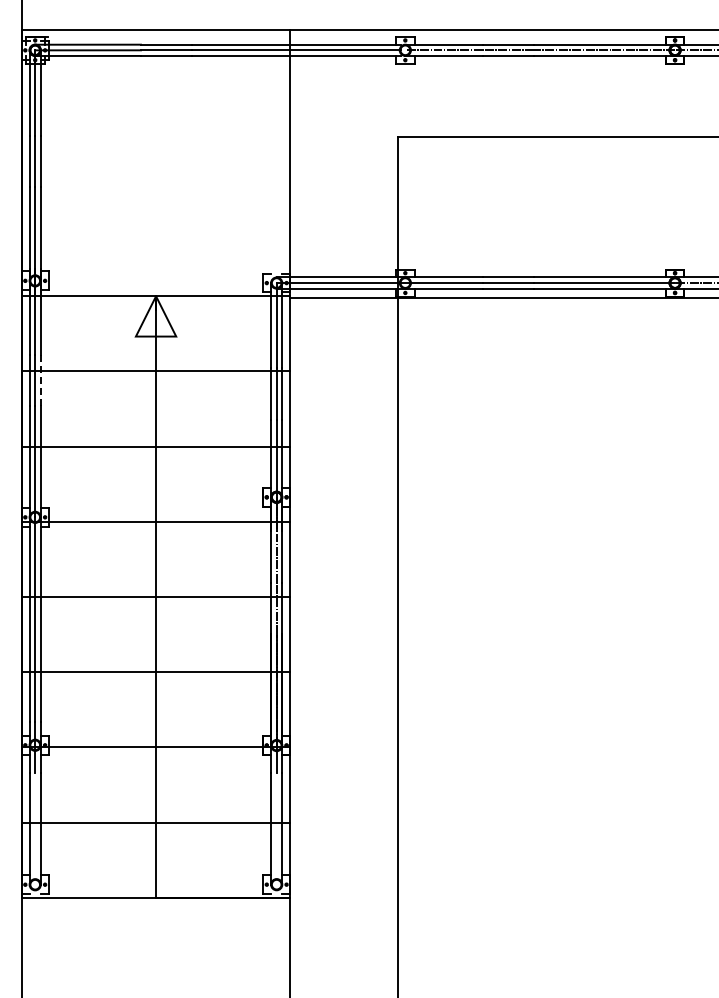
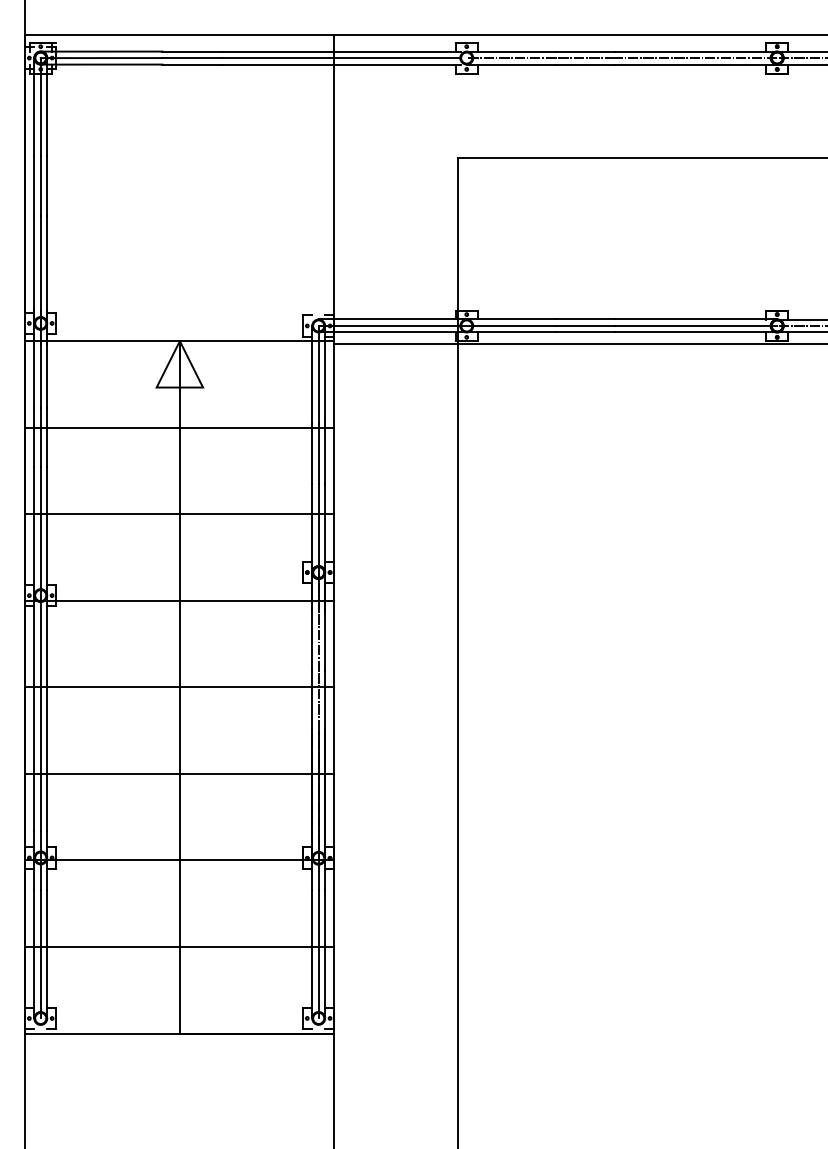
line: (40, 380) -> (46, 438), dashed -> solid
line: (35, 828) -> (41, 953), added
line: (276, 828) -> (318, 953), added

